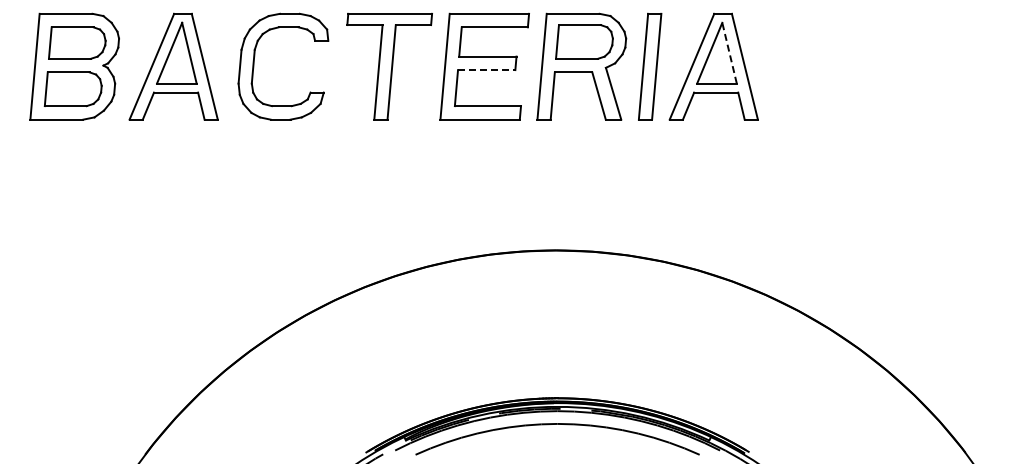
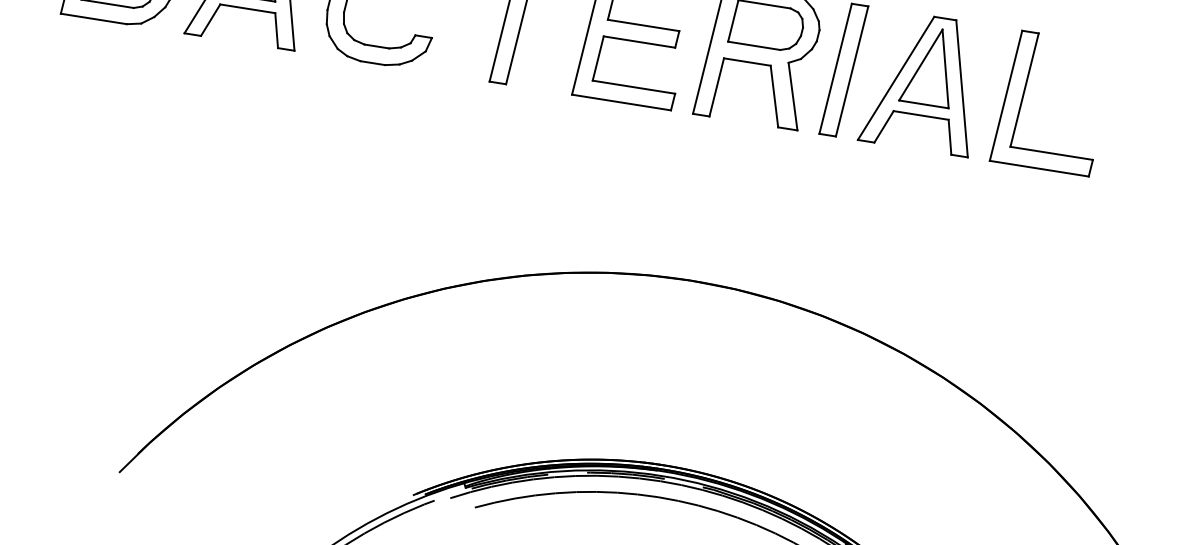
line: (729, 52) -> (945, 68), dashed -> solid
part: (794, 66) -> (1023, 98), added
line: (486, 70) -> (639, 42), dashed -> solid

